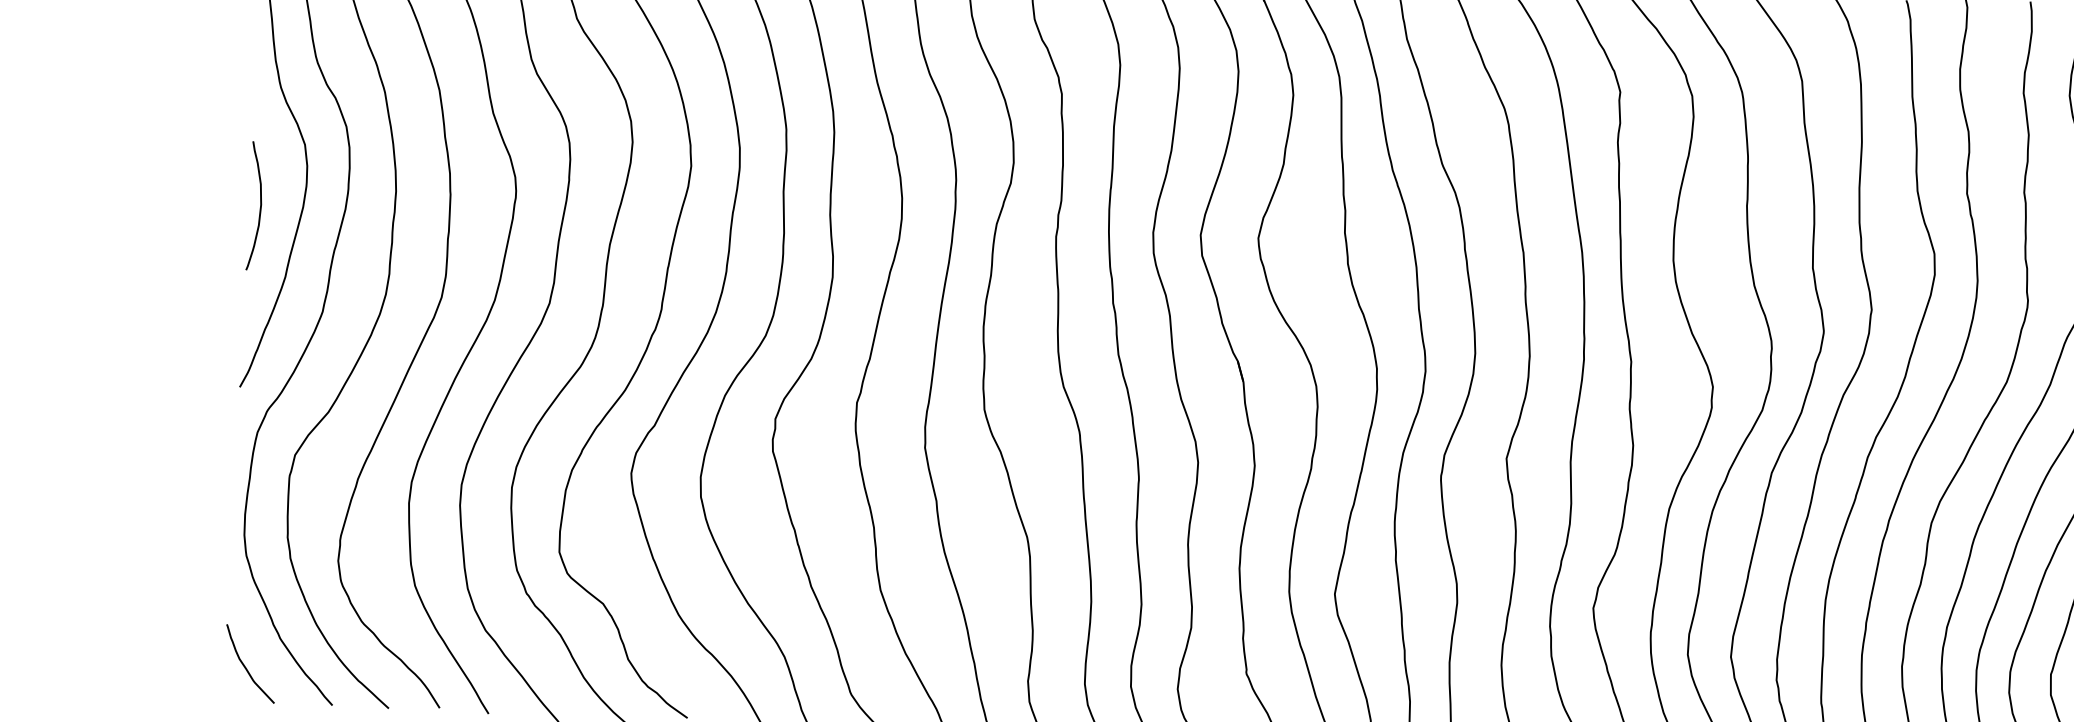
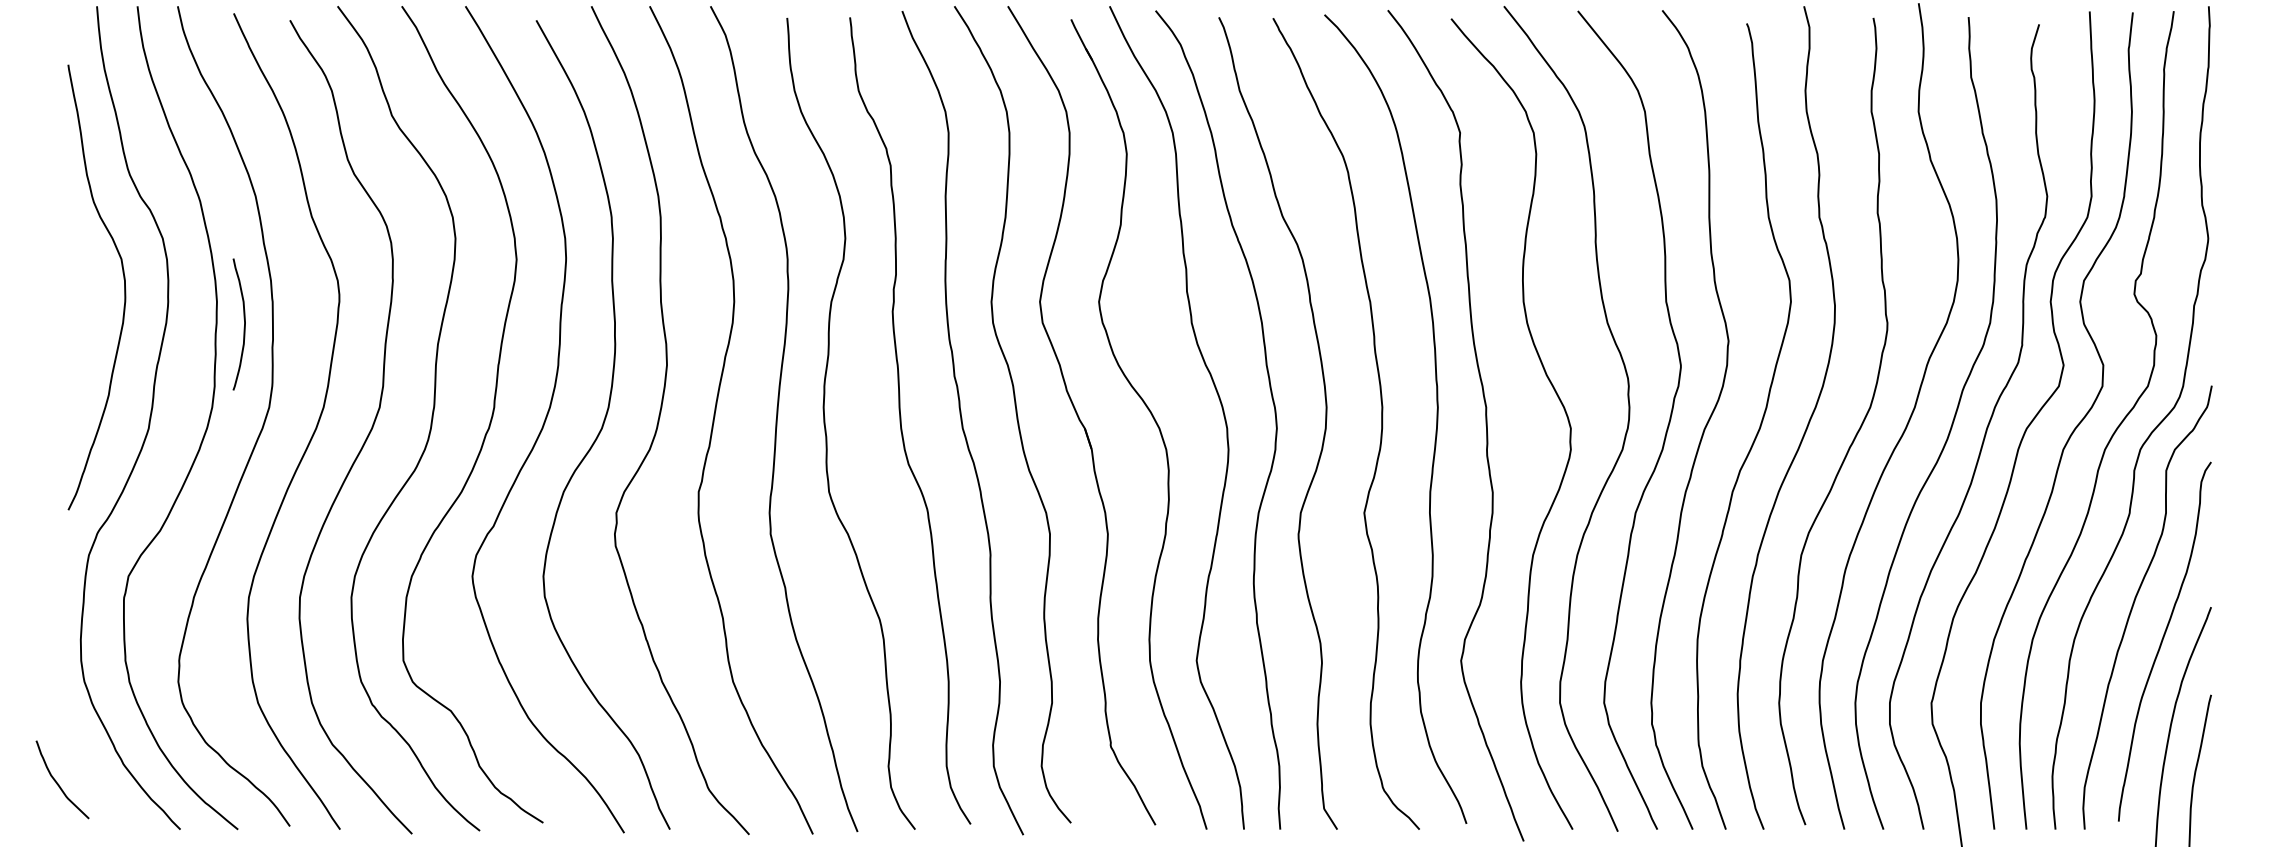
curve: (259, 209) -> (243, 327), moved
curve: (246, 667) -> (58, 783), moved

